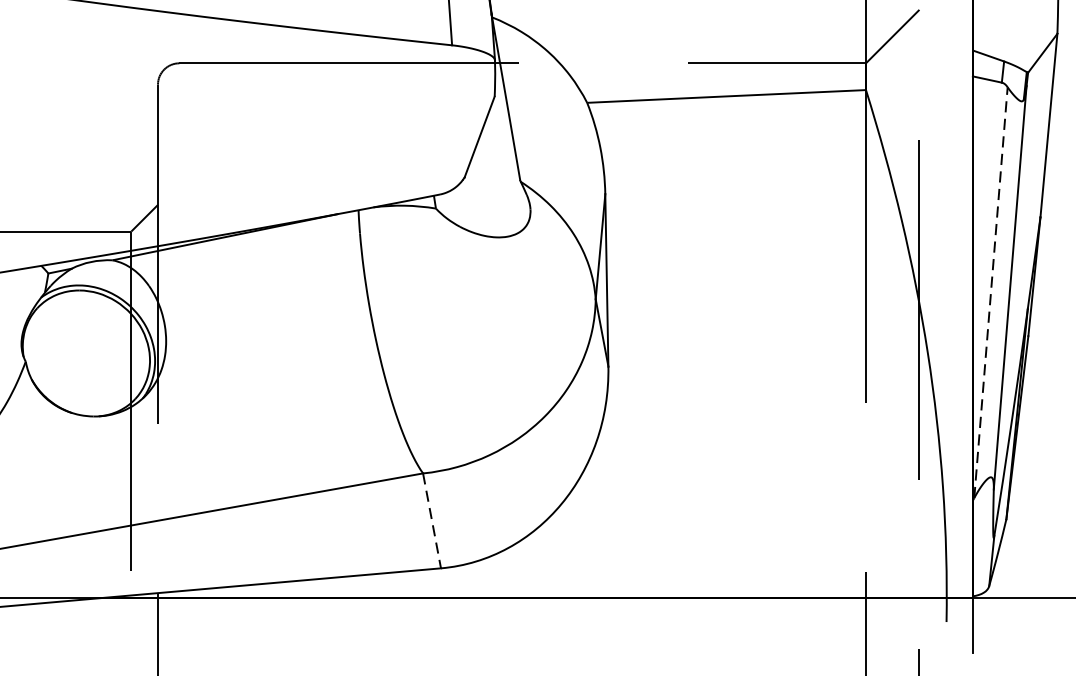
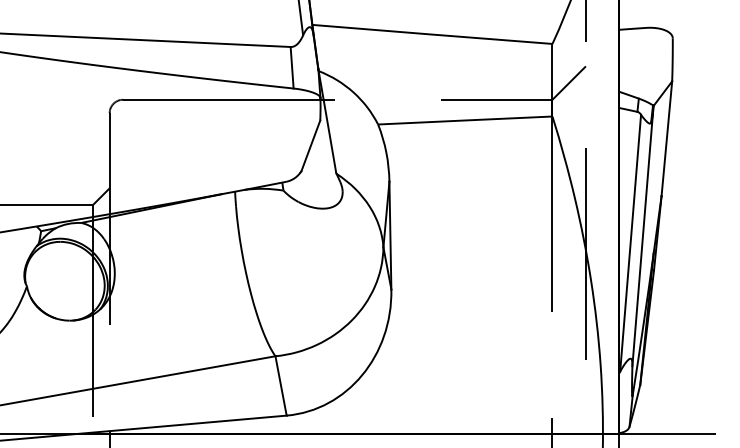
line: (990, 293) -> (630, 243), dashed -> solid
line: (432, 521) -> (281, 386), dashed -> solid

